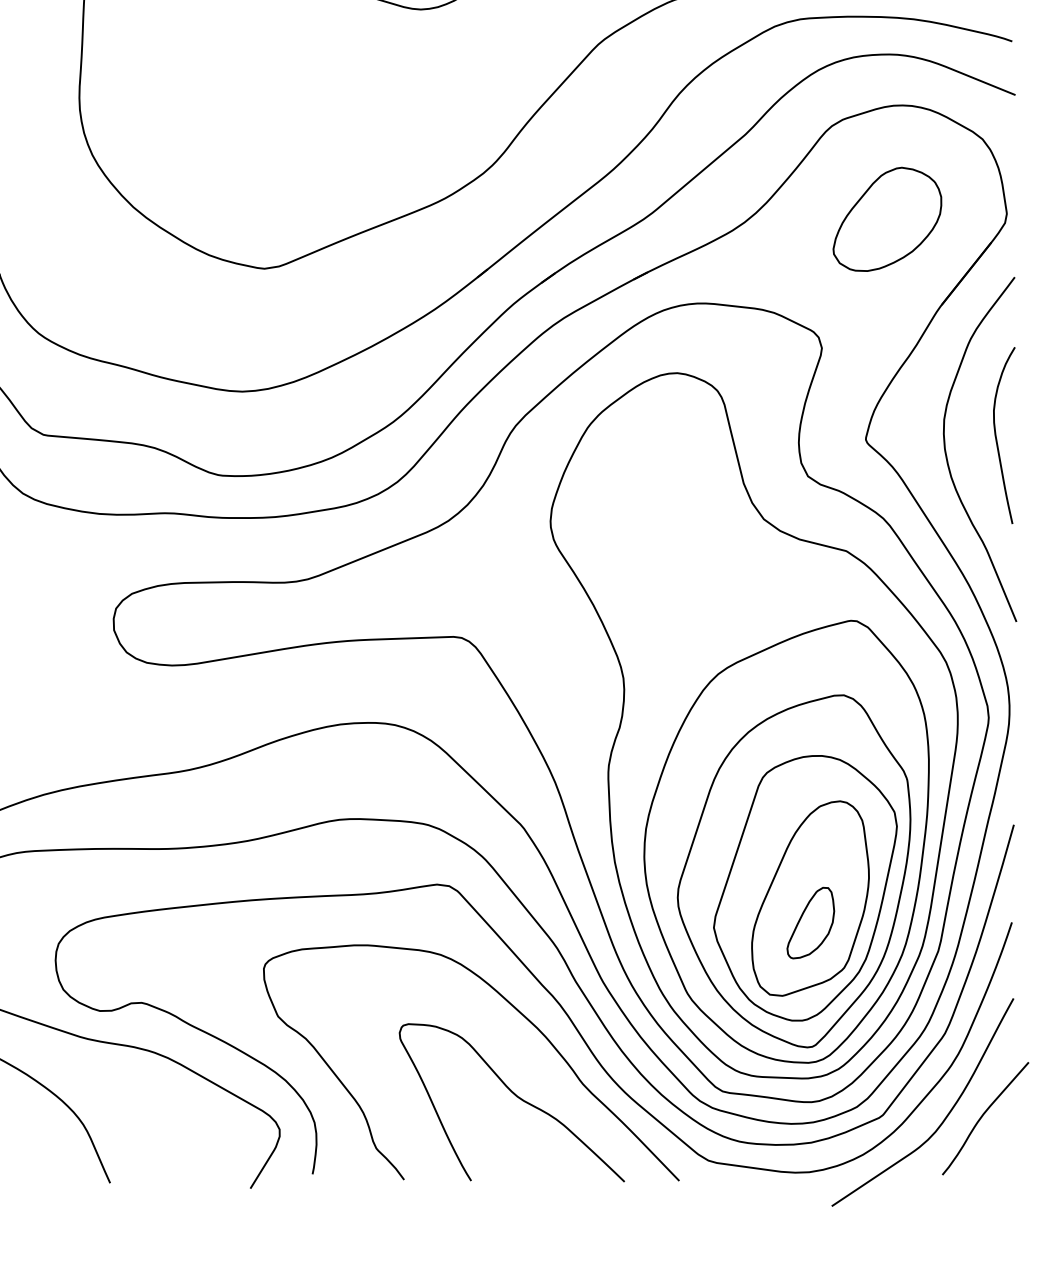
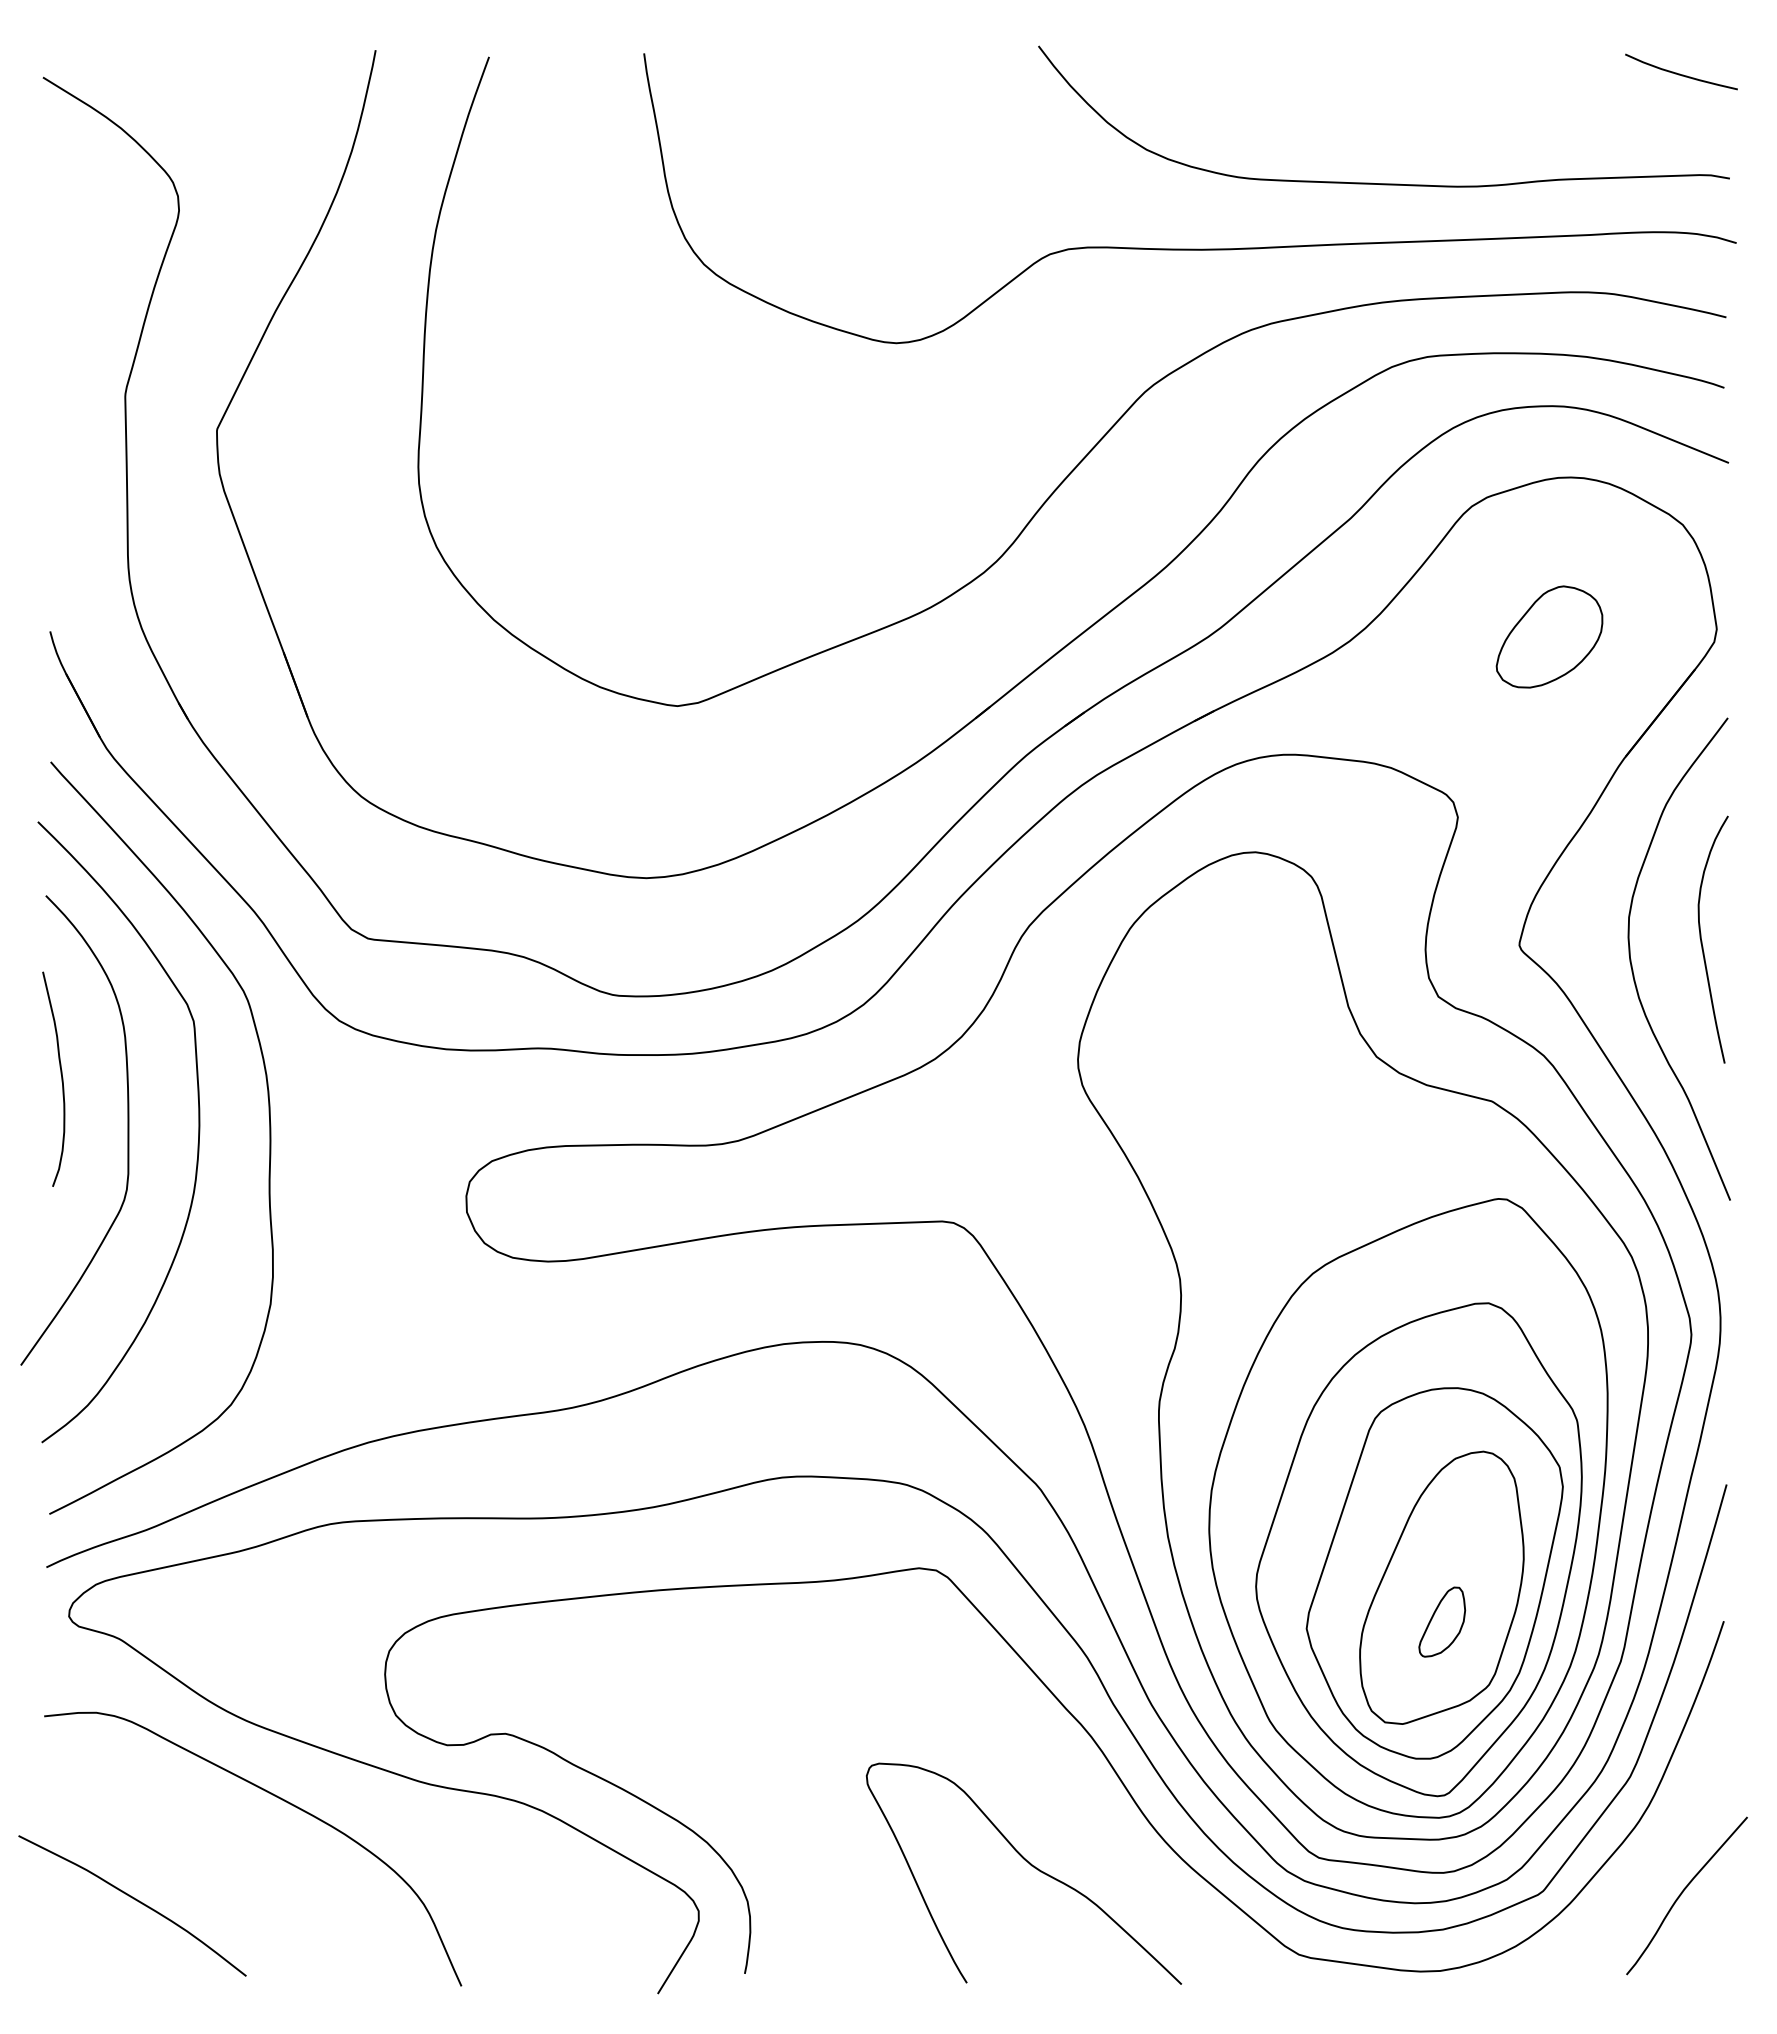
part: (887, 219) -> (1549, 636), size x0.7
part: (810, 922) -> (1441, 1621), size x0.7
curve: (517, 1011) -> (1031, 1745), removed
curve: (945, 1117) -> (1630, 1894), removed

